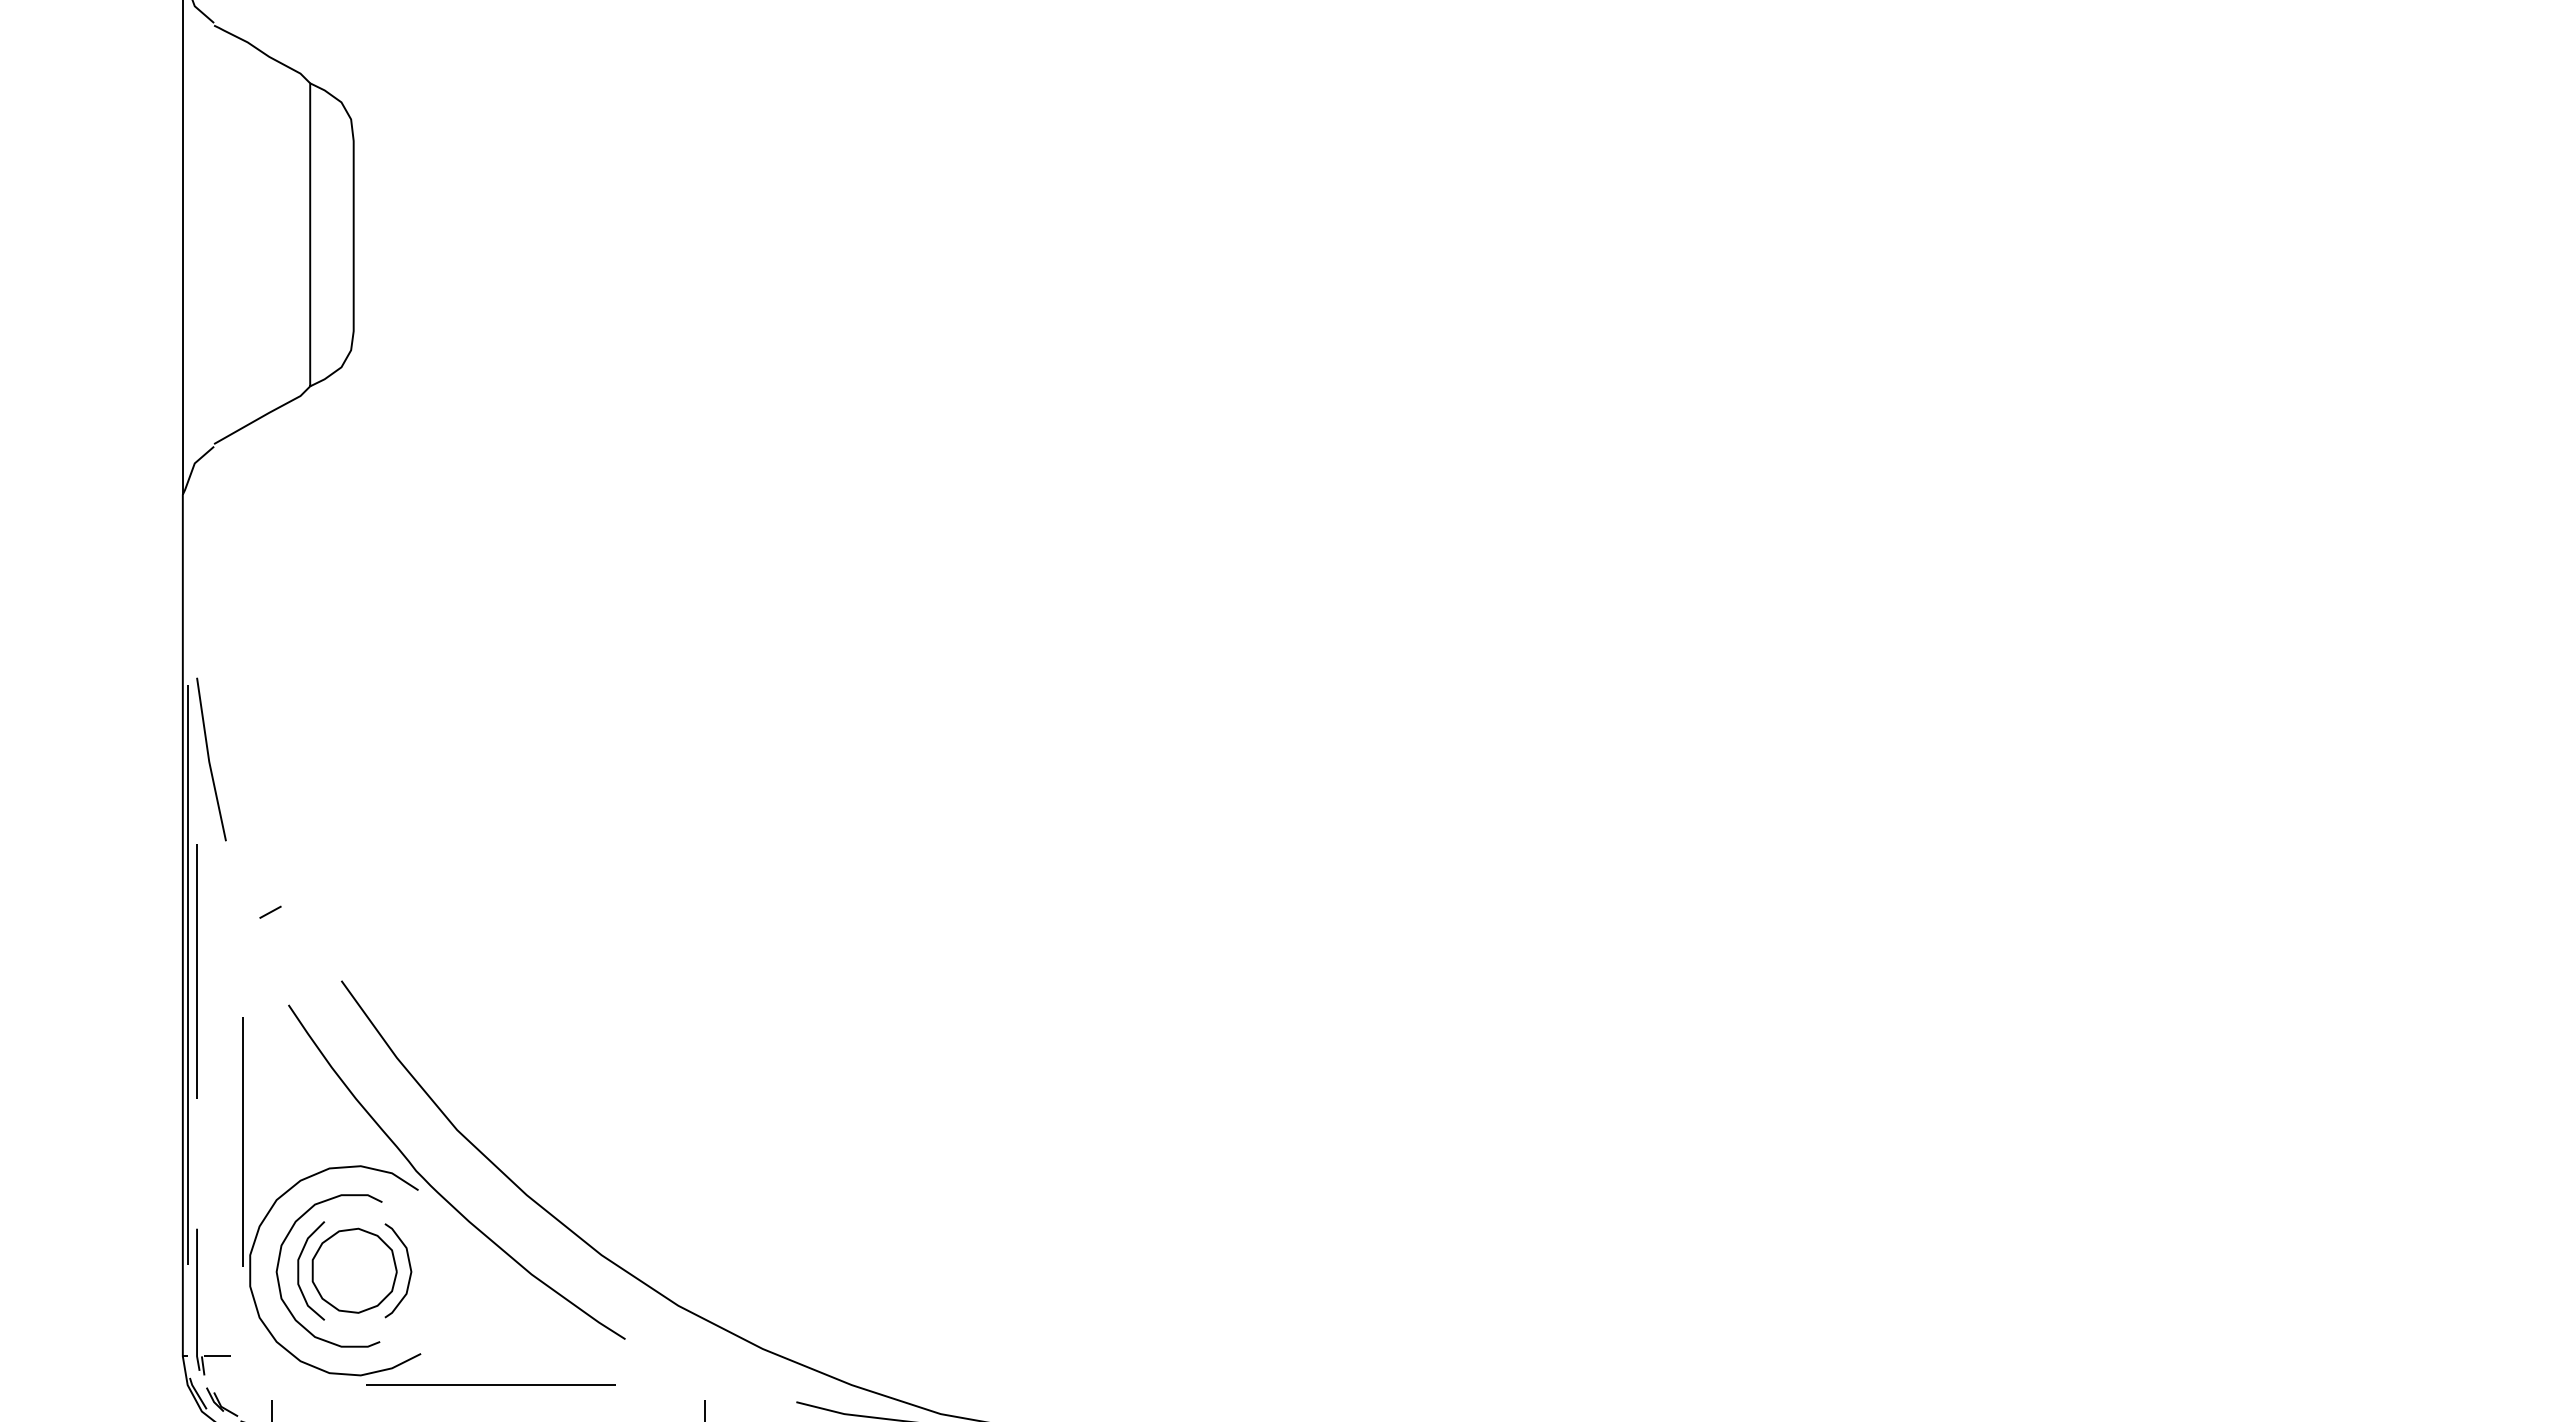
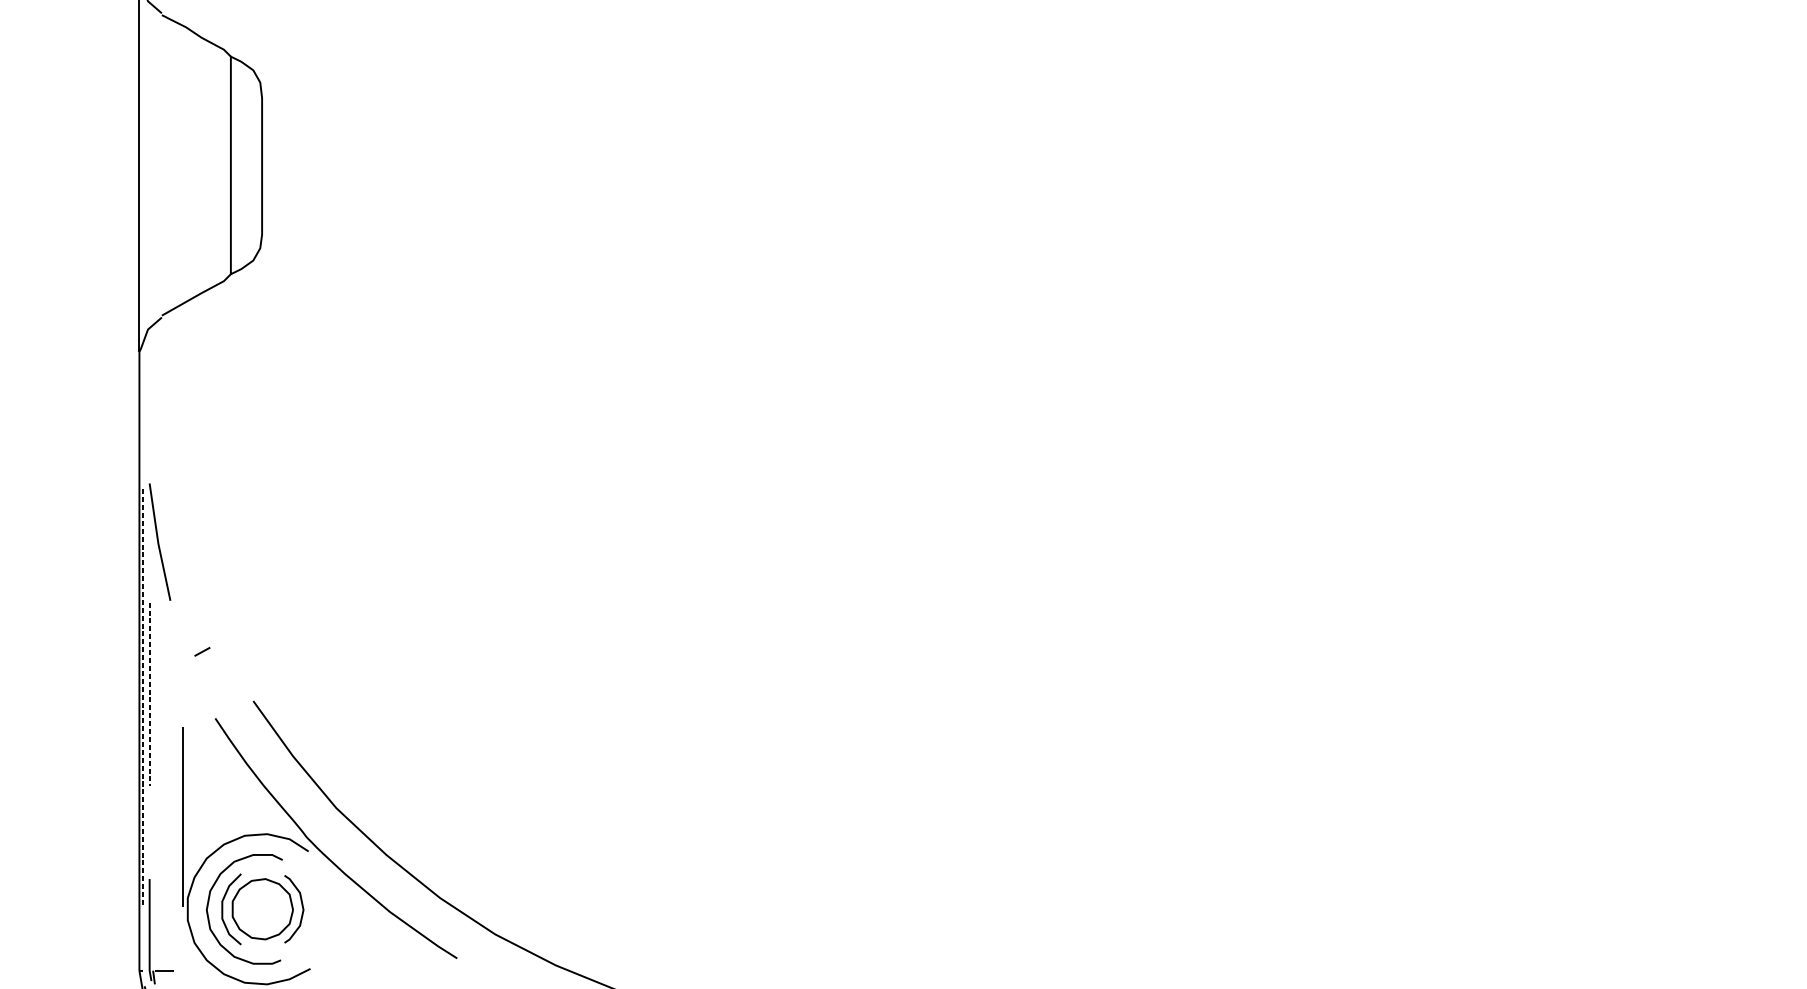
line: (197, 971) -> (149, 694), solid -> dashed
line: (187, 974) -> (142, 696), solid -> dashed

